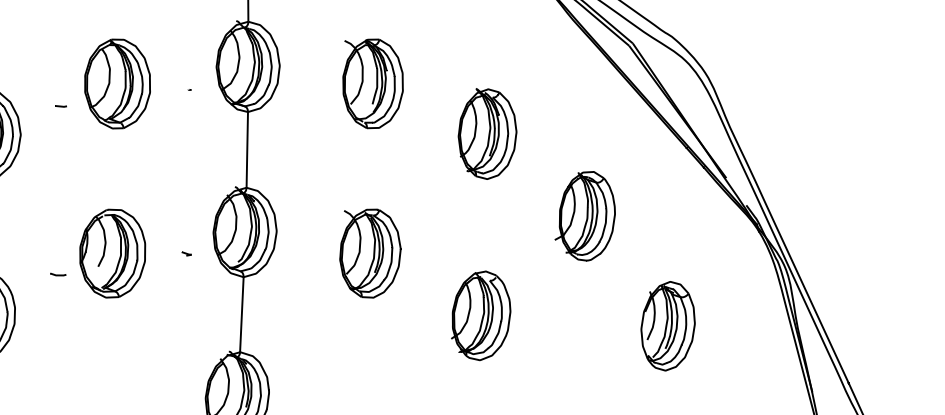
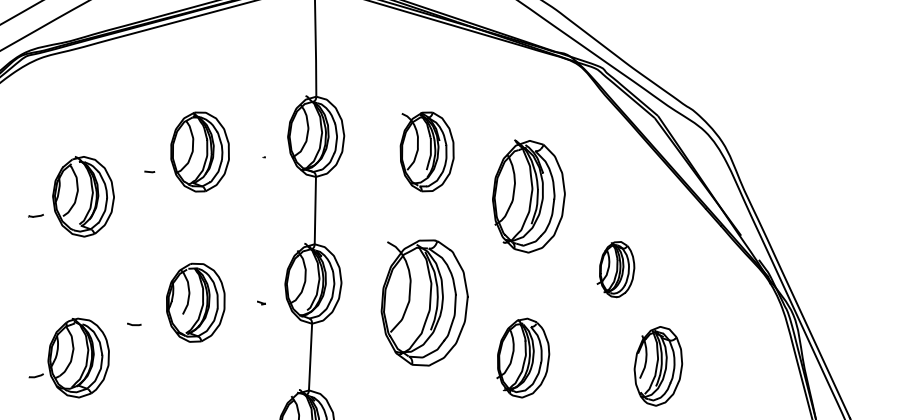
part: (487, 134) -> (528, 196), size x1.4
part: (584, 216) -> (615, 269), size x0.7
part: (370, 253) -> (424, 302), size x1.6
curve: (58, 274) -> (134, 324), moved
part: (668, 326) -> (658, 366), moved

